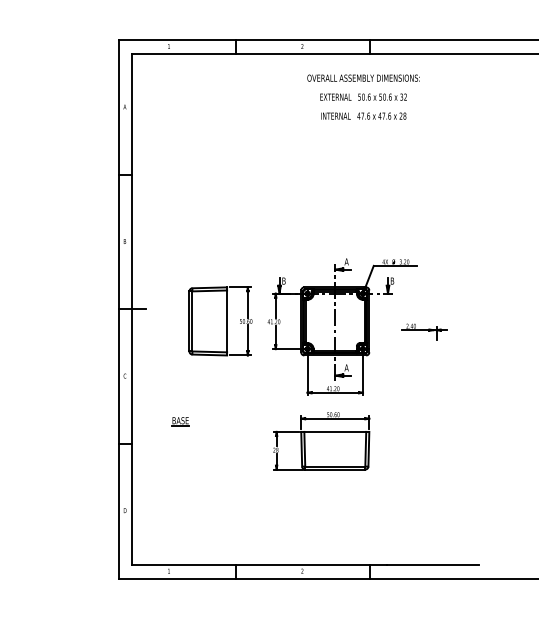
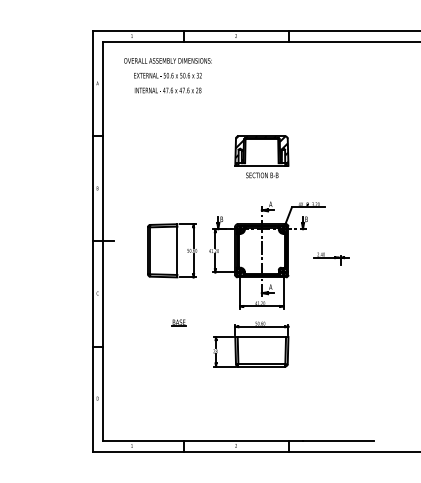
text: (362, 96) -> (167, 75), moved
part: (334, 200) -> (261, 156), added
part: (179, 420) -> (178, 322), moved

